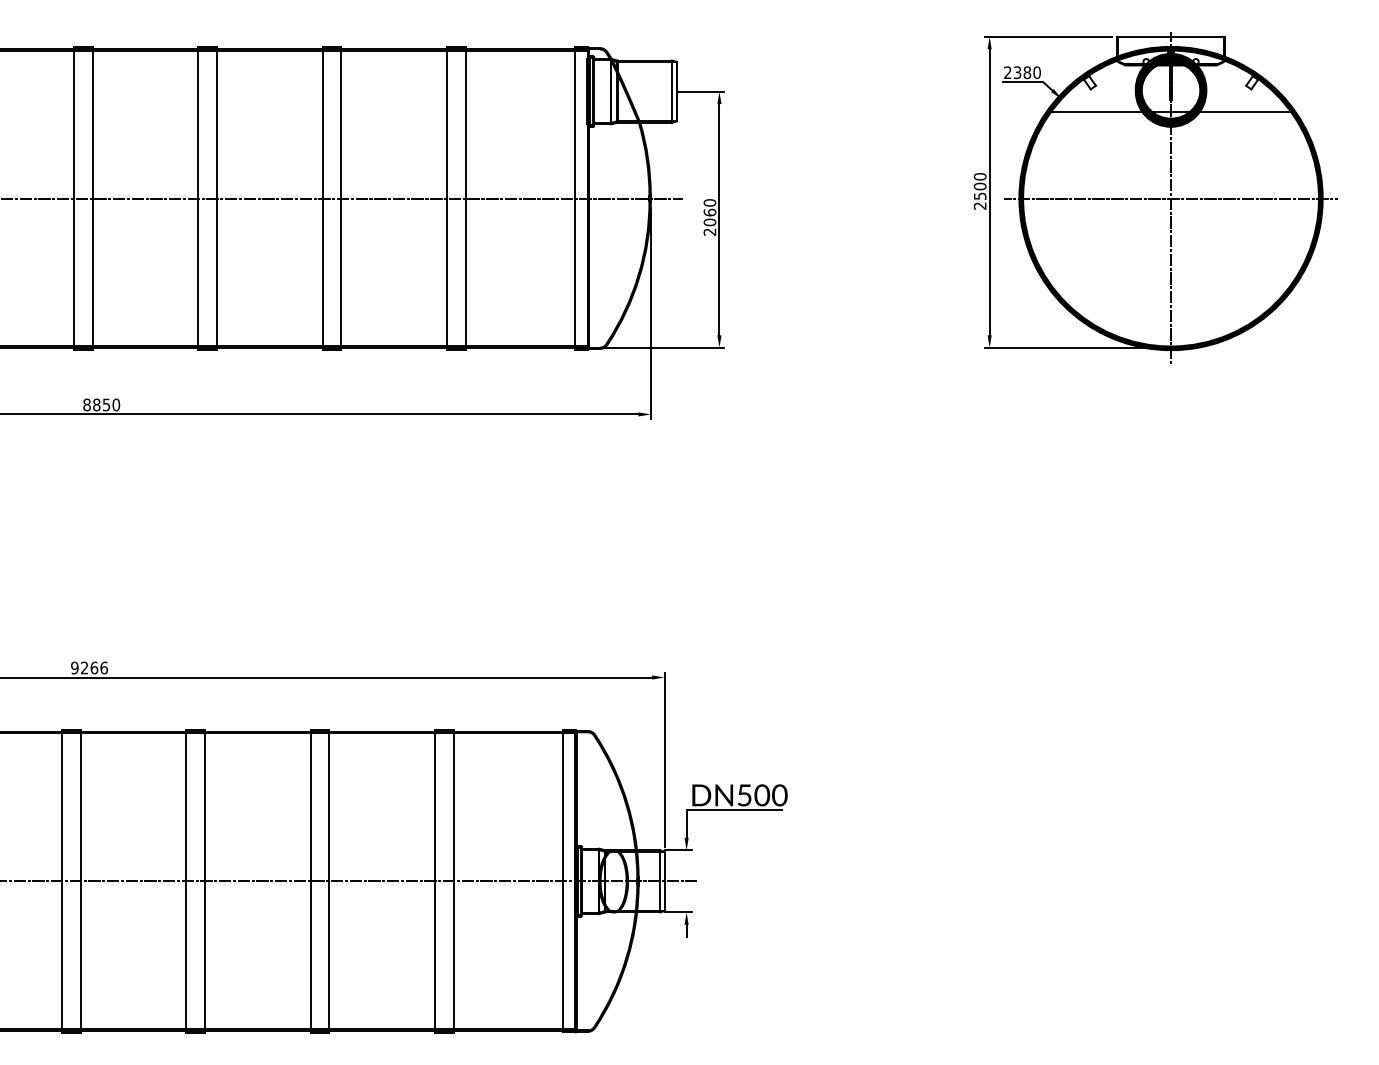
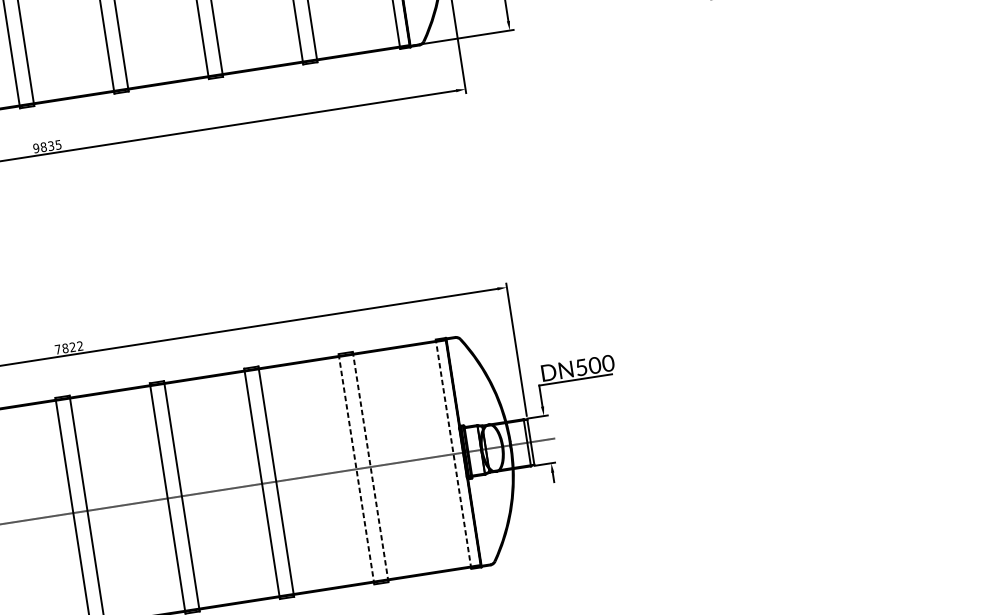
text: (101, 404) -> (47, 146), 8850 -> 9835
text: (89, 667) -> (69, 347), 9266 -> 7822
line: (562, 880) -> (453, 453), solid -> dashed
line: (434, 881) -> (356, 469), solid -> dashed
line: (453, 881) -> (370, 467), solid -> dashed

